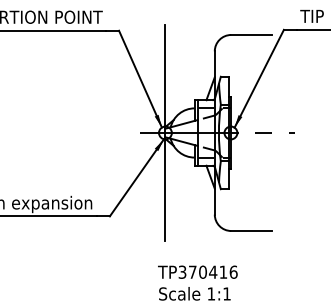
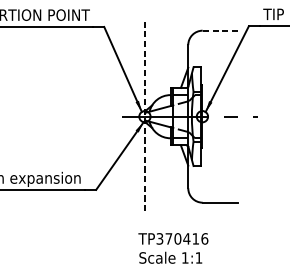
line: (250, 34) -> (219, 30), solid -> dashed
line: (165, 133) -> (145, 117), solid -> dashed

